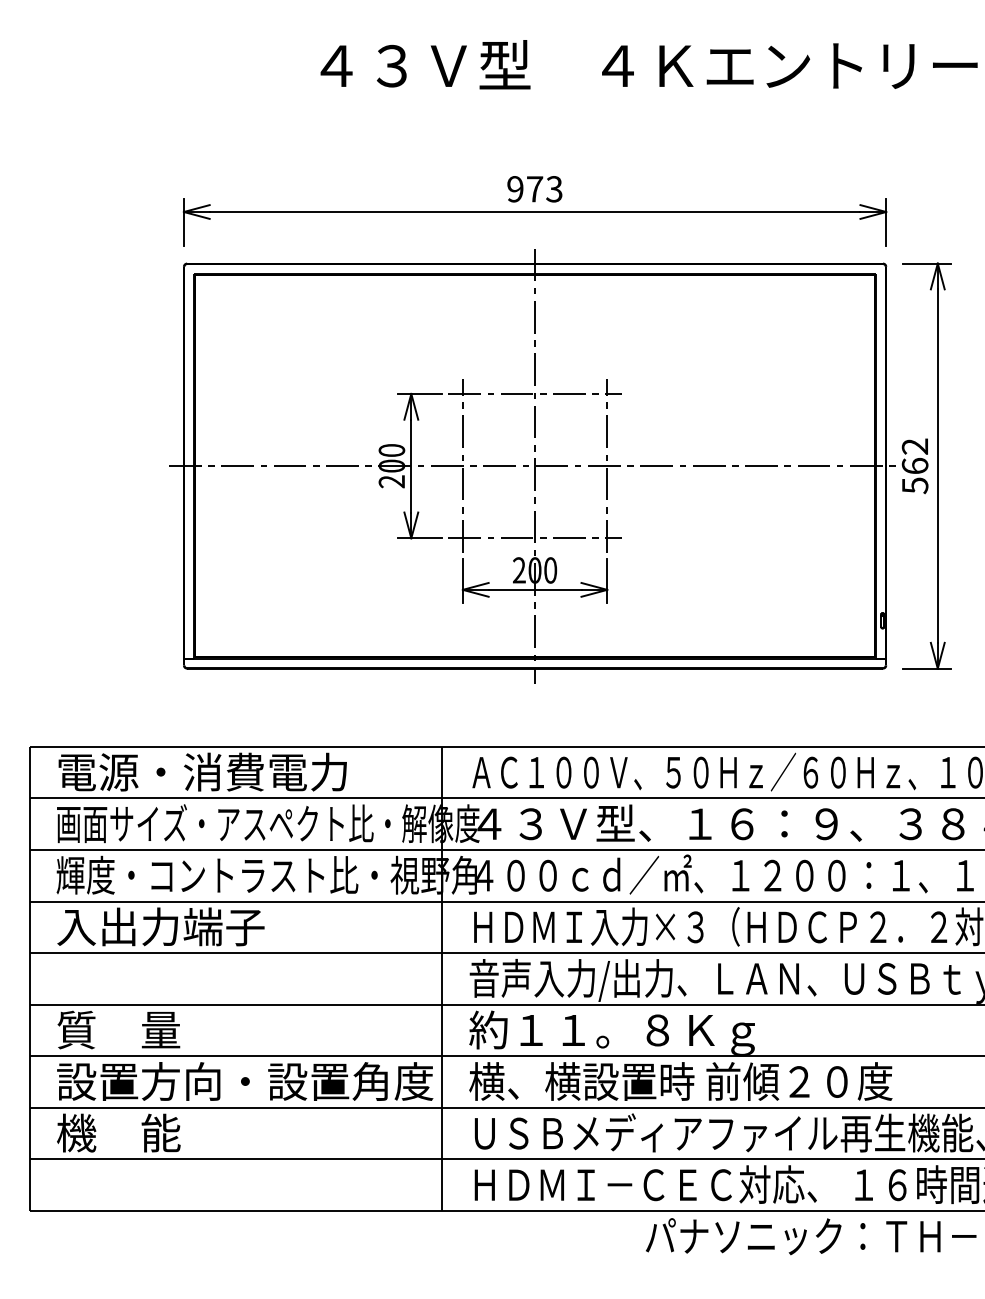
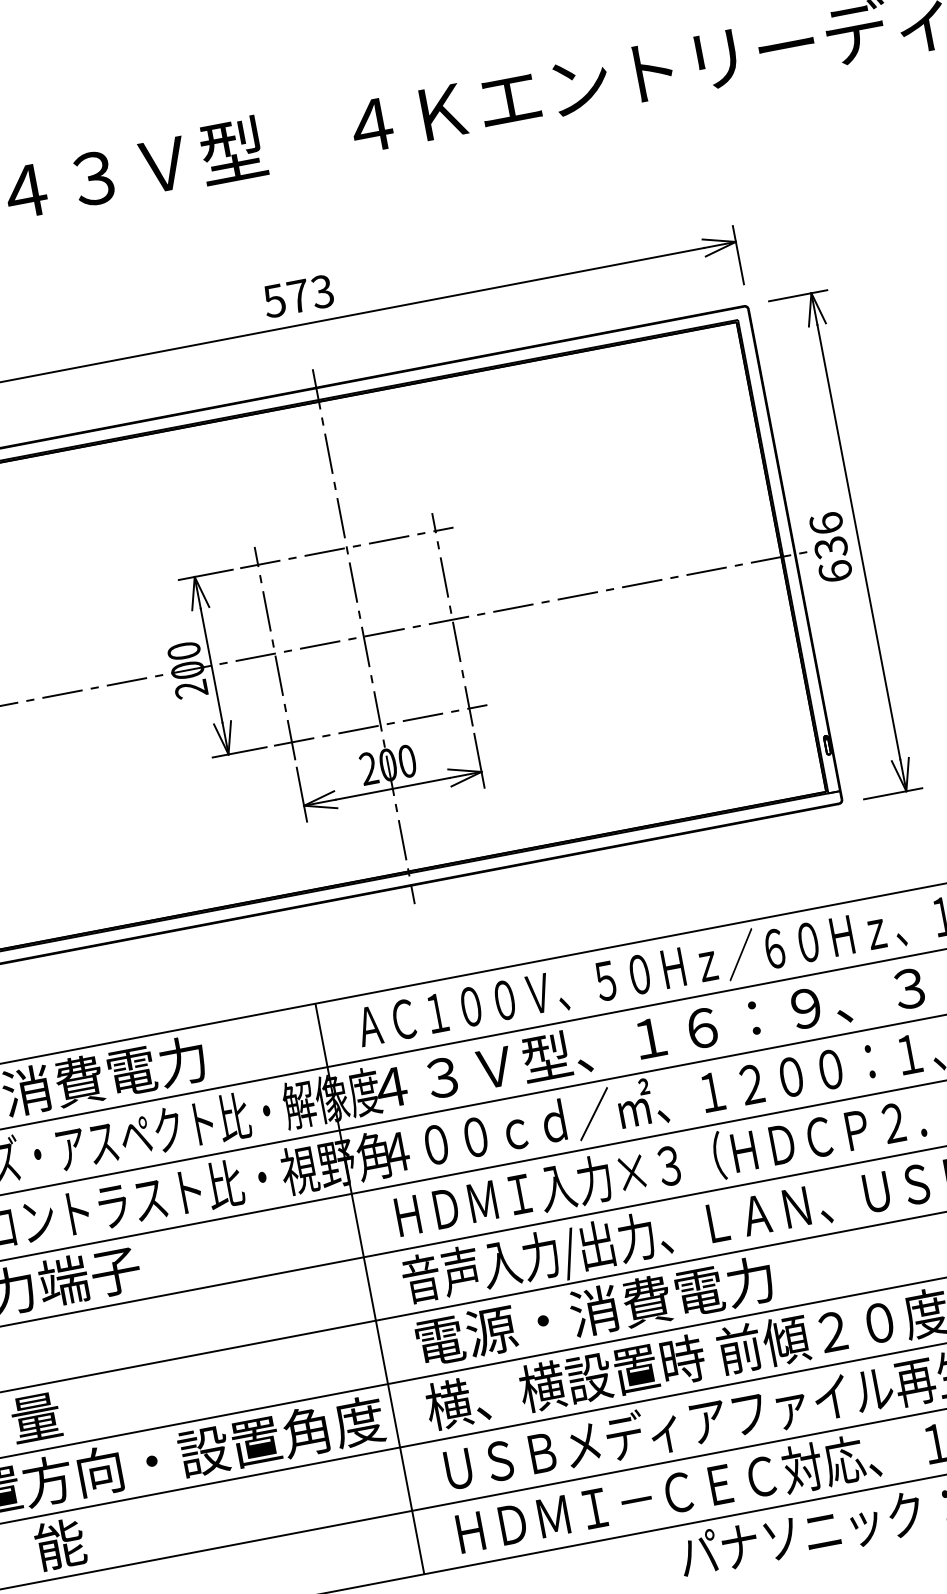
text: (515, 189) -> (274, 301), 973 -> 573
text: (914, 466) -> (830, 548), 562 -> 636
text: (614, 1032) -> (594, 1314), 約１１。８Ｋｇ -> 電源・消費電力

